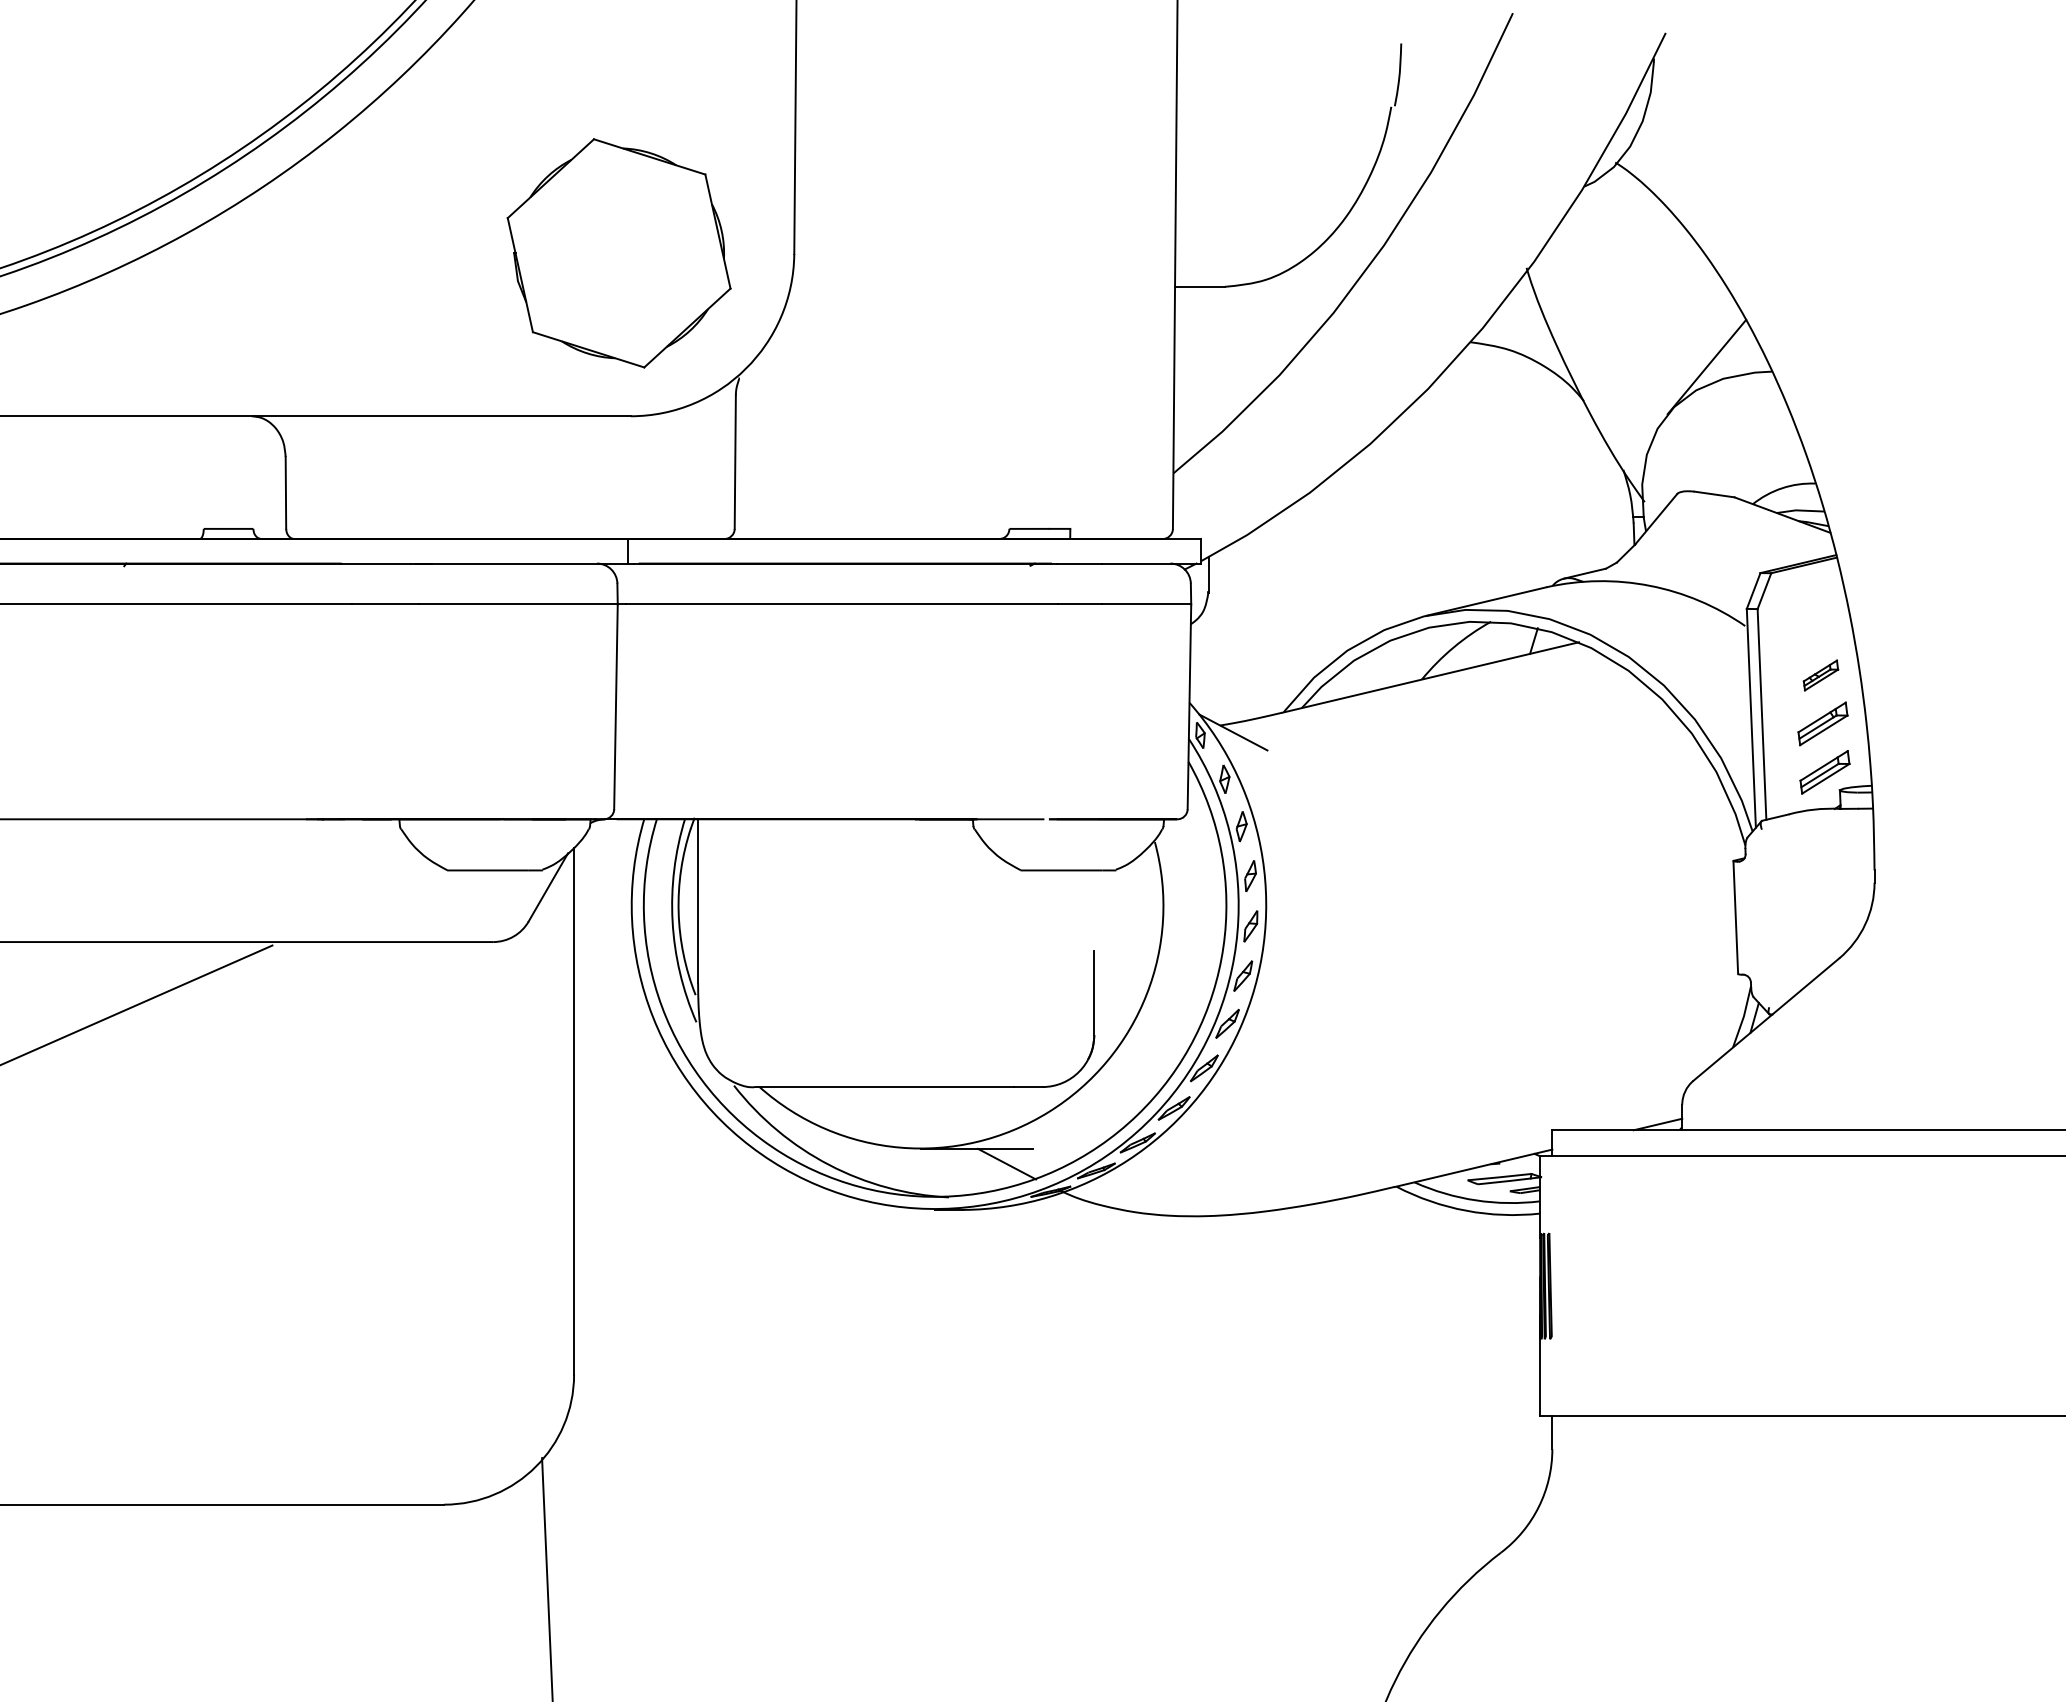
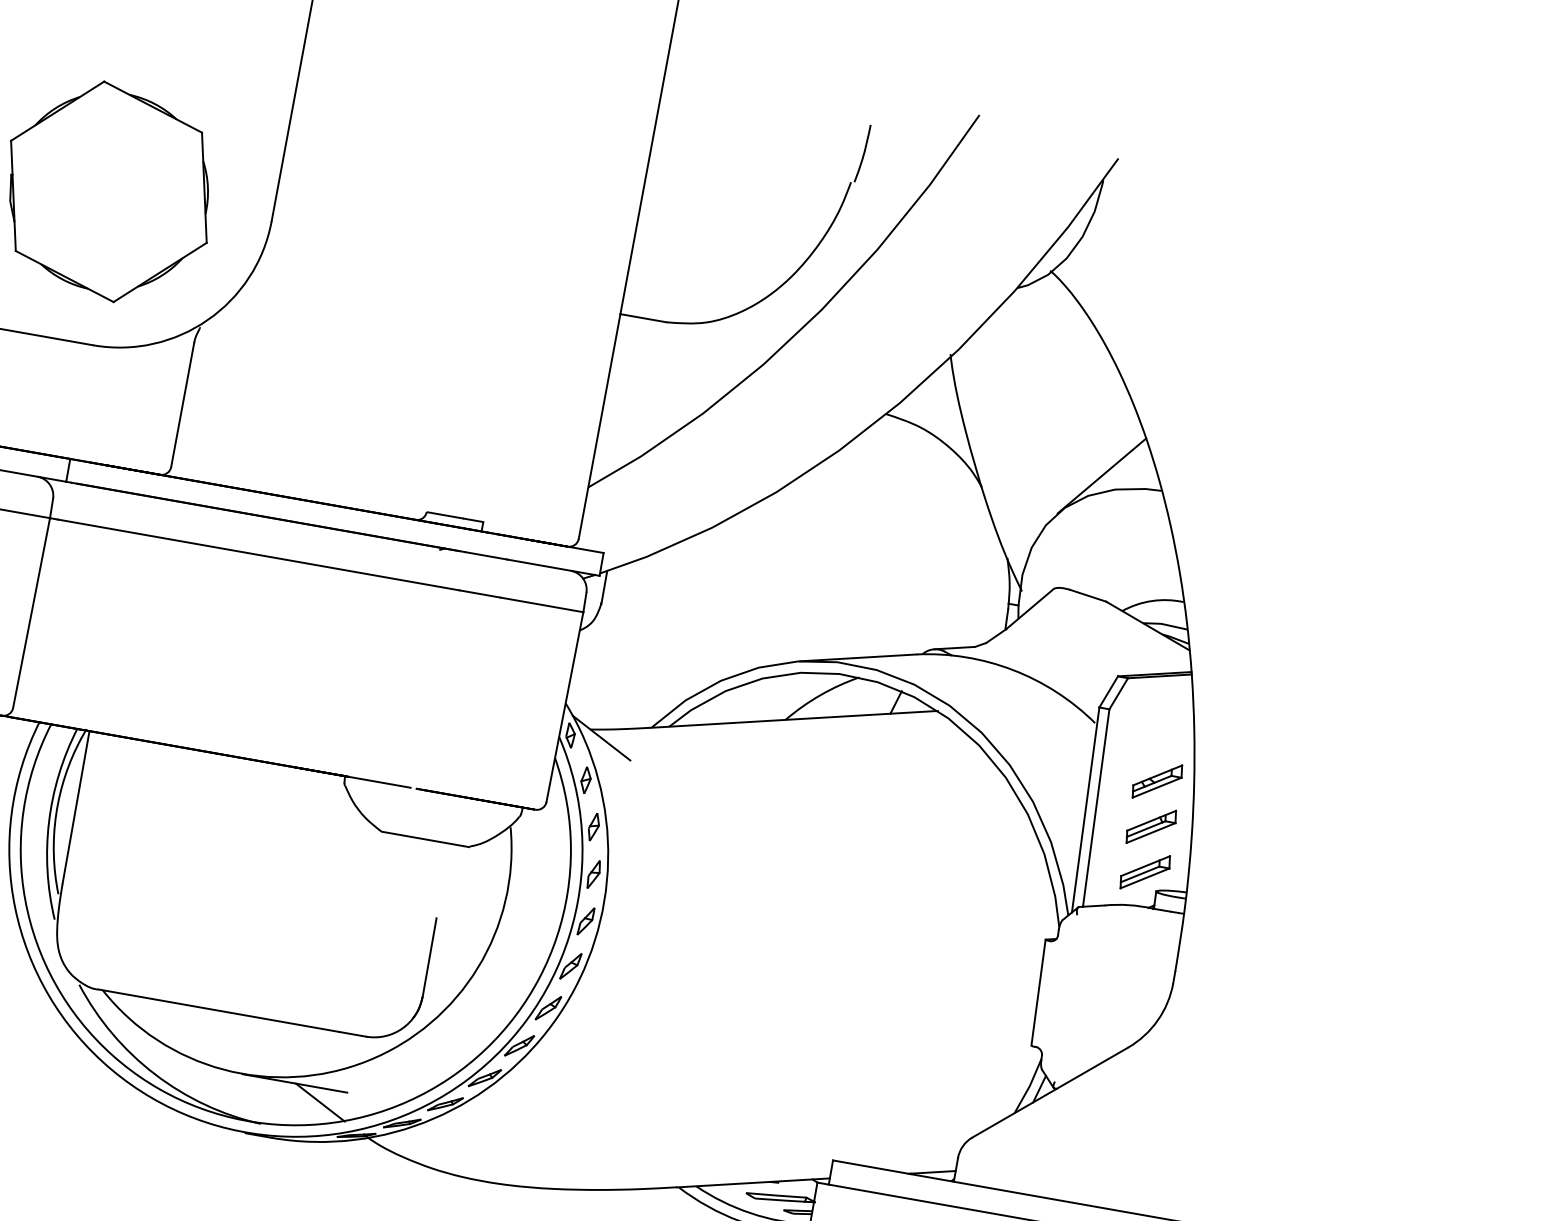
part: (1820, 675) -> (1157, 781), size x1.43

